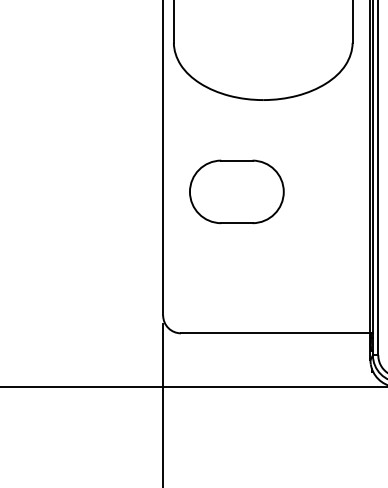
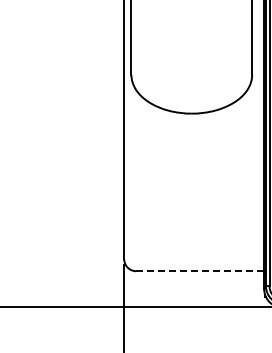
part: (236, 191) -> (173, 175), removed
line: (276, 333) -> (200, 271), solid -> dashed

